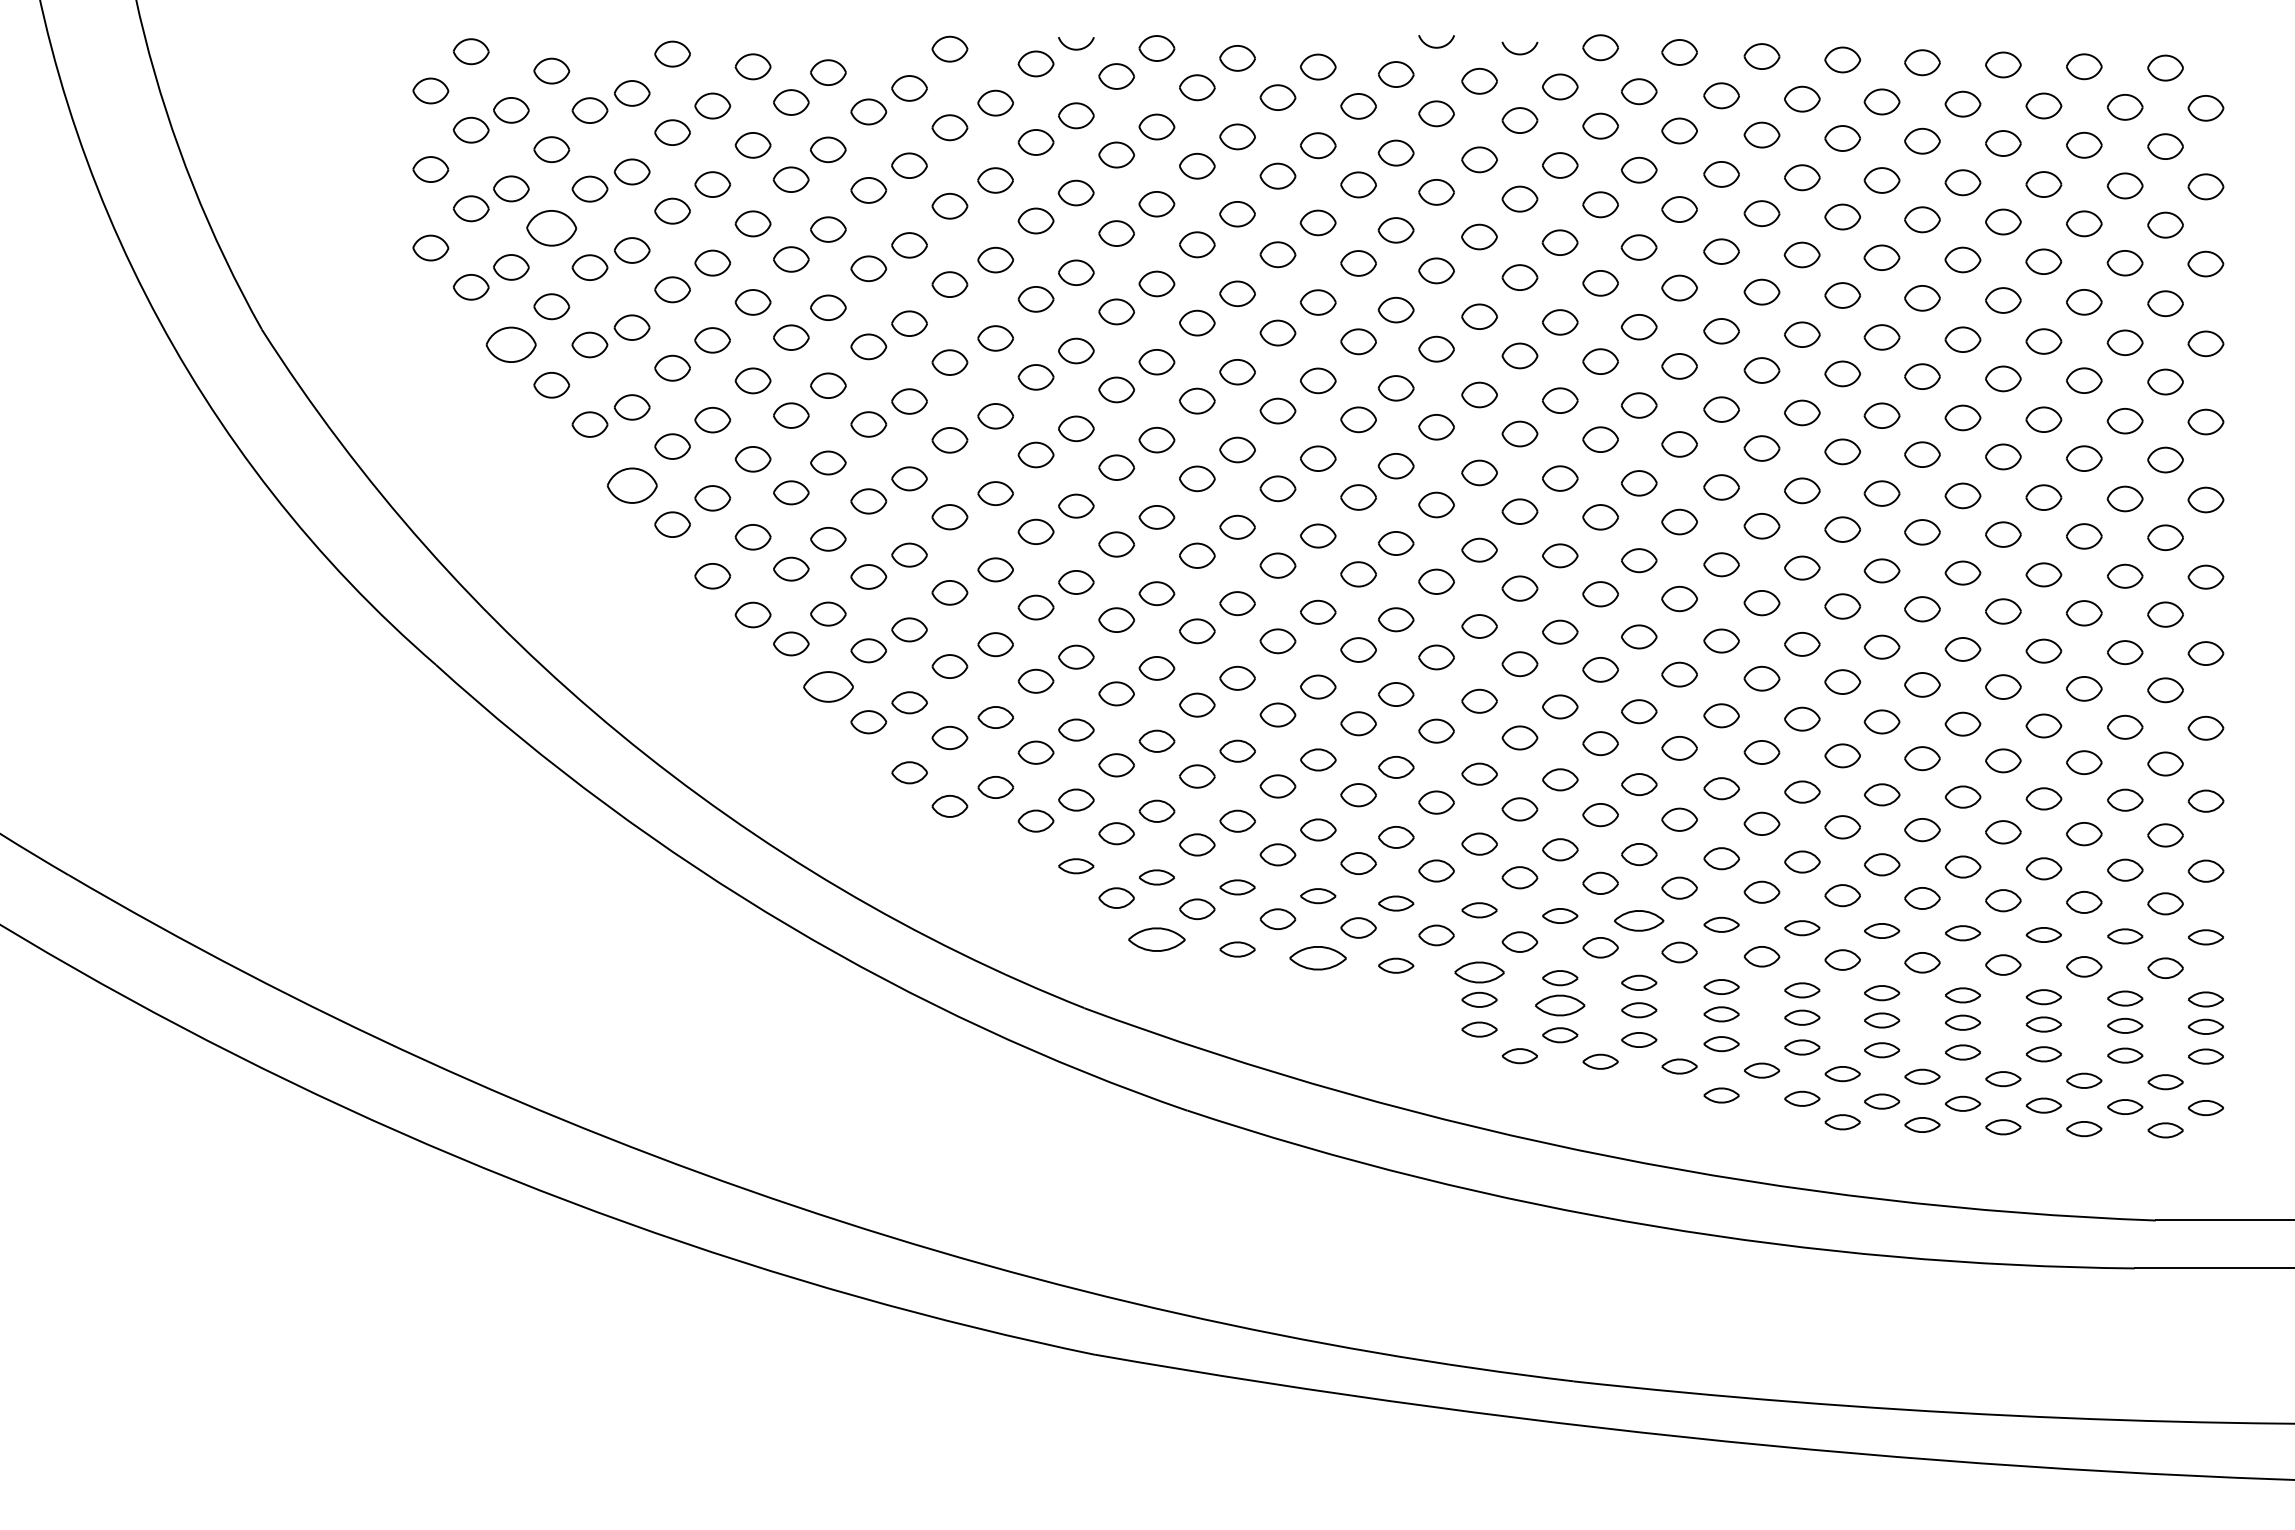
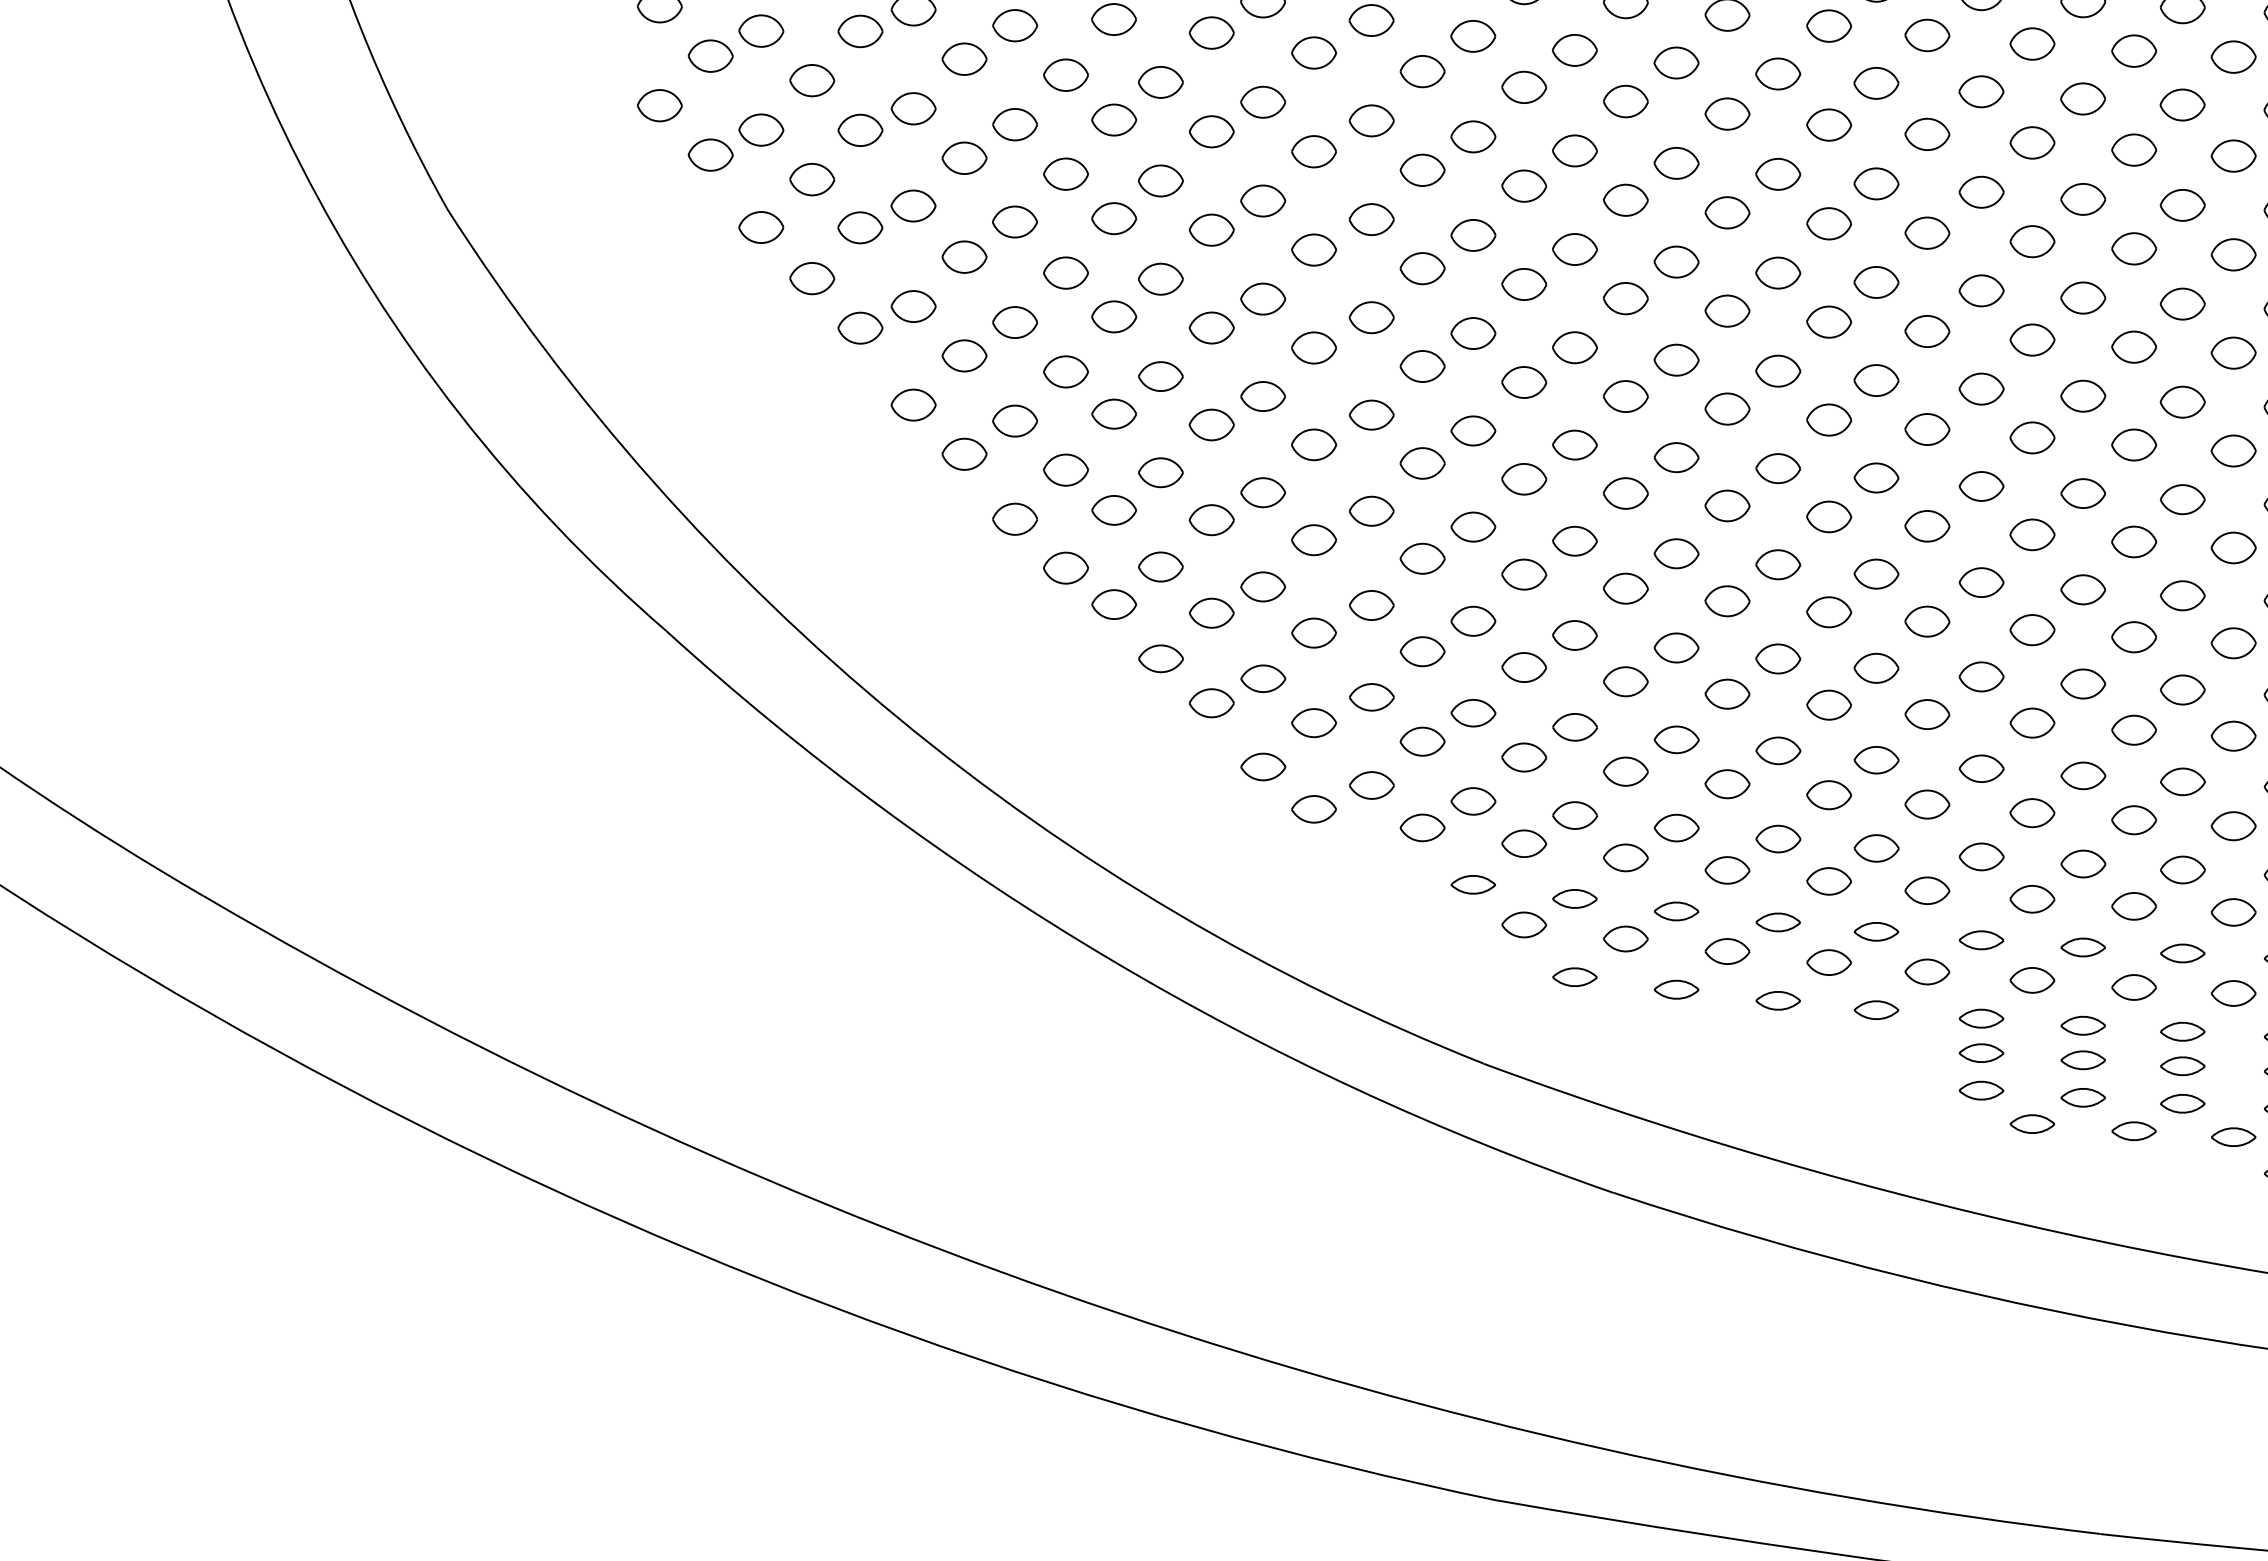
part: (551, 227) -> (811, 79), size x0.71
part: (511, 344) -> (761, 227), size x0.71
part: (631, 485) -> (912, 404), size x0.71
part: (828, 686) -> (1161, 658), size x0.71
part: (1639, 920) -> (2183, 953), size x0.71
part: (1156, 939) -> (1574, 977), size x0.62
part: (1318, 958) -> (1778, 1001), size x0.62
part: (1479, 972) -> (1981, 1018), size x0.71
part: (1560, 1005) -> (2083, 1060), size x0.71

